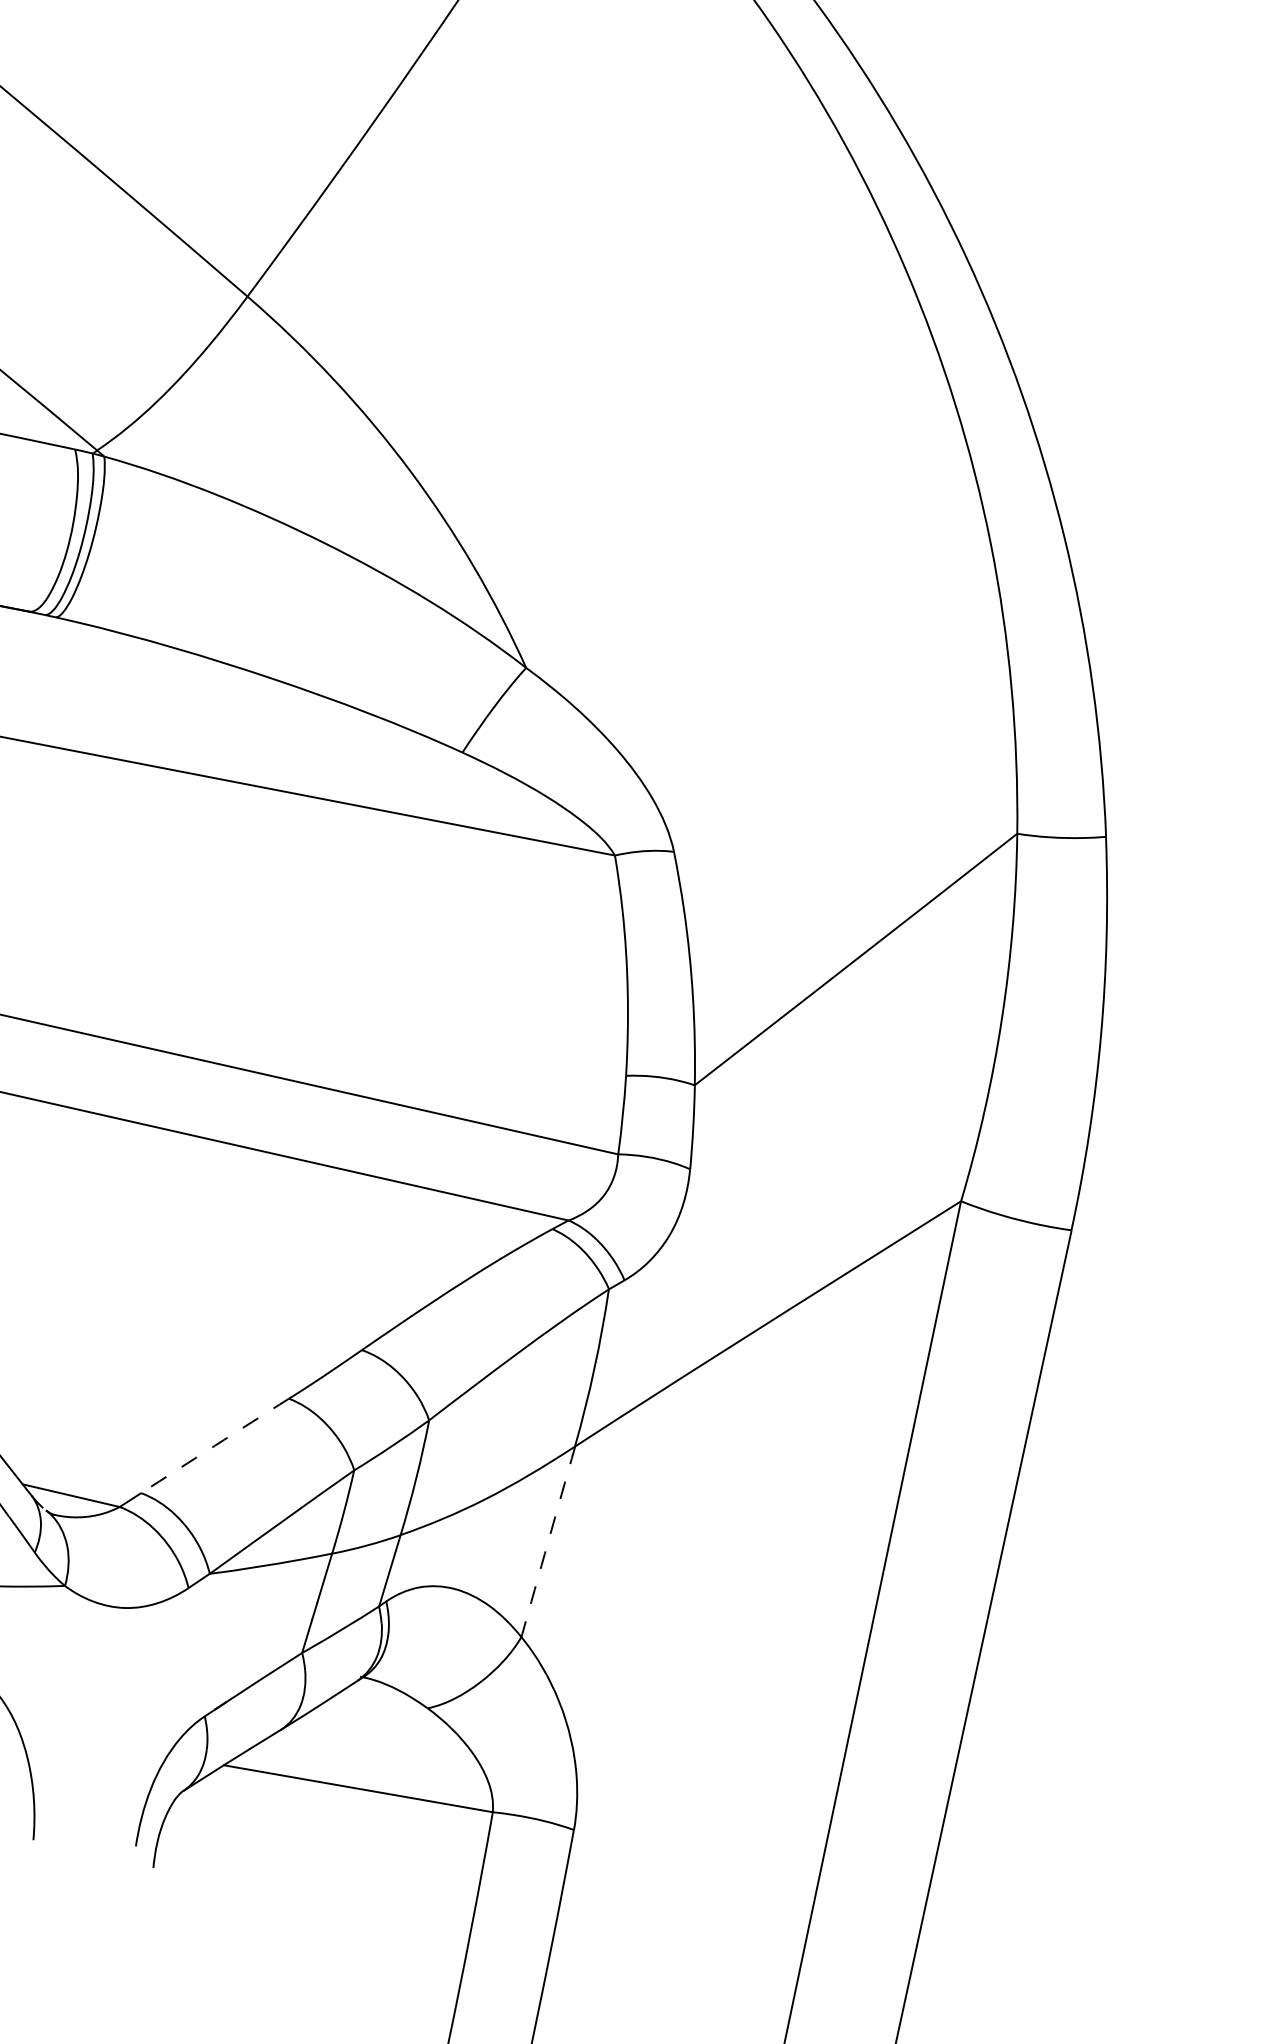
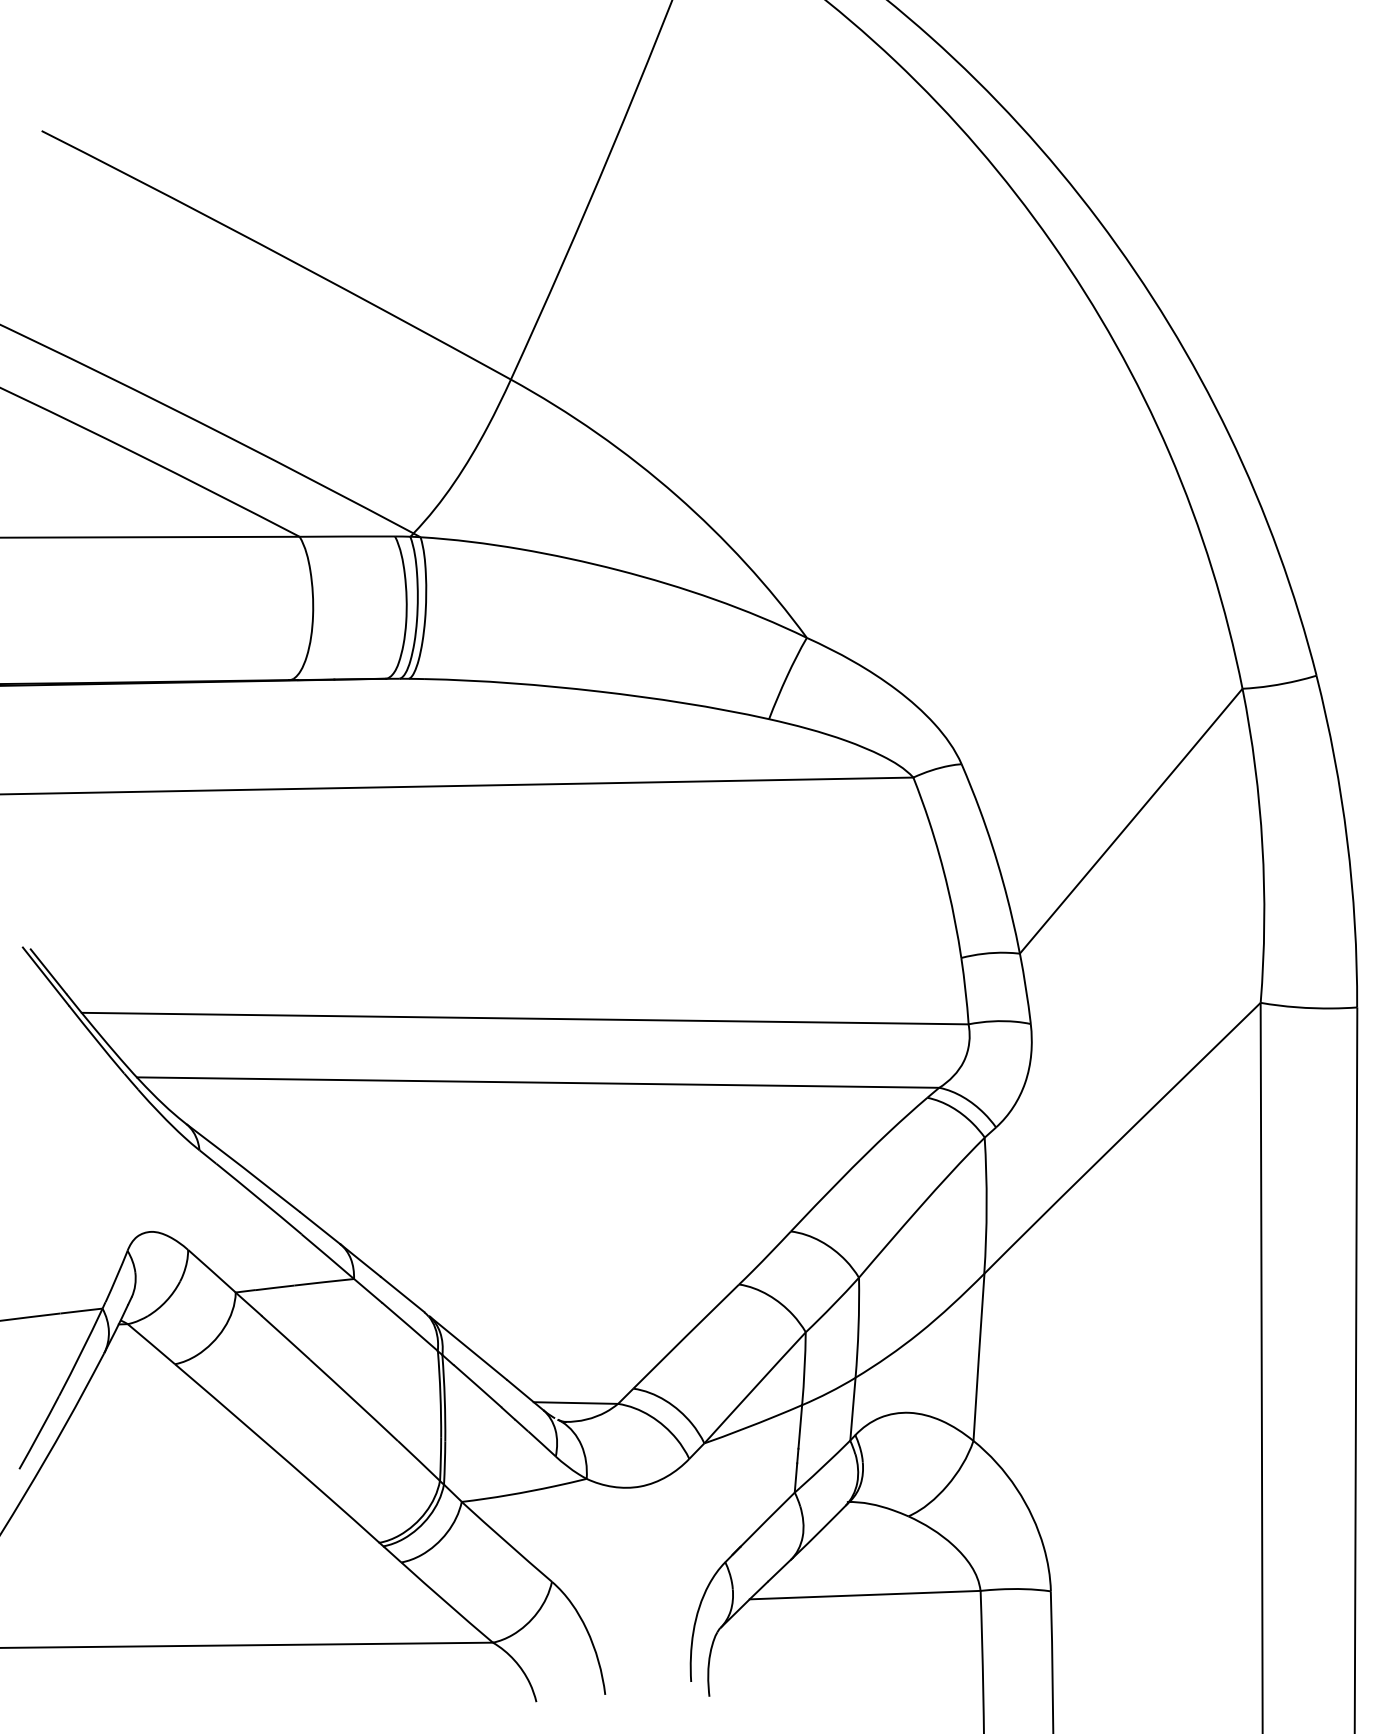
arc: (215, 1445) -> (686, 1336), dashed -> solid
arc: (547, 1541) -> (978, 1357), dashed -> solid

